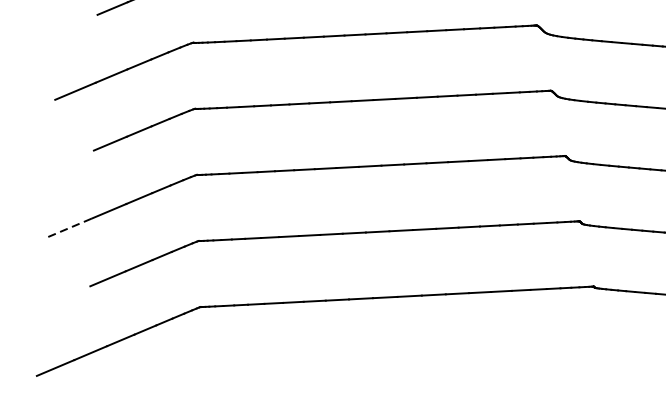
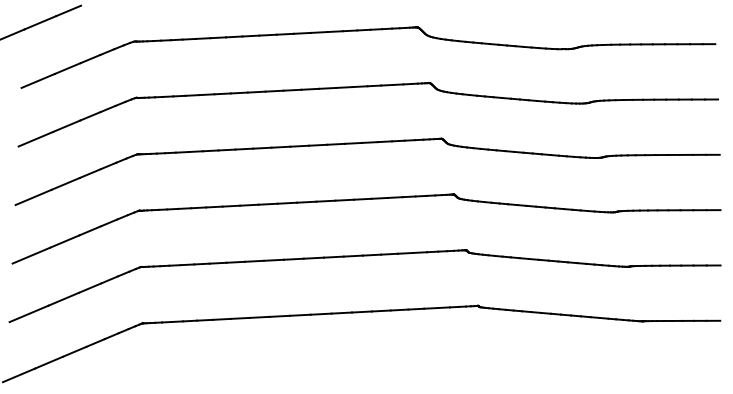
line: (77, 22) -> (37, 80), added
line: (72, 159) -> (33, 197), added
line: (70, 227) -> (31, 255), dashed -> solid
line: (66, 295) -> (28, 313), added

